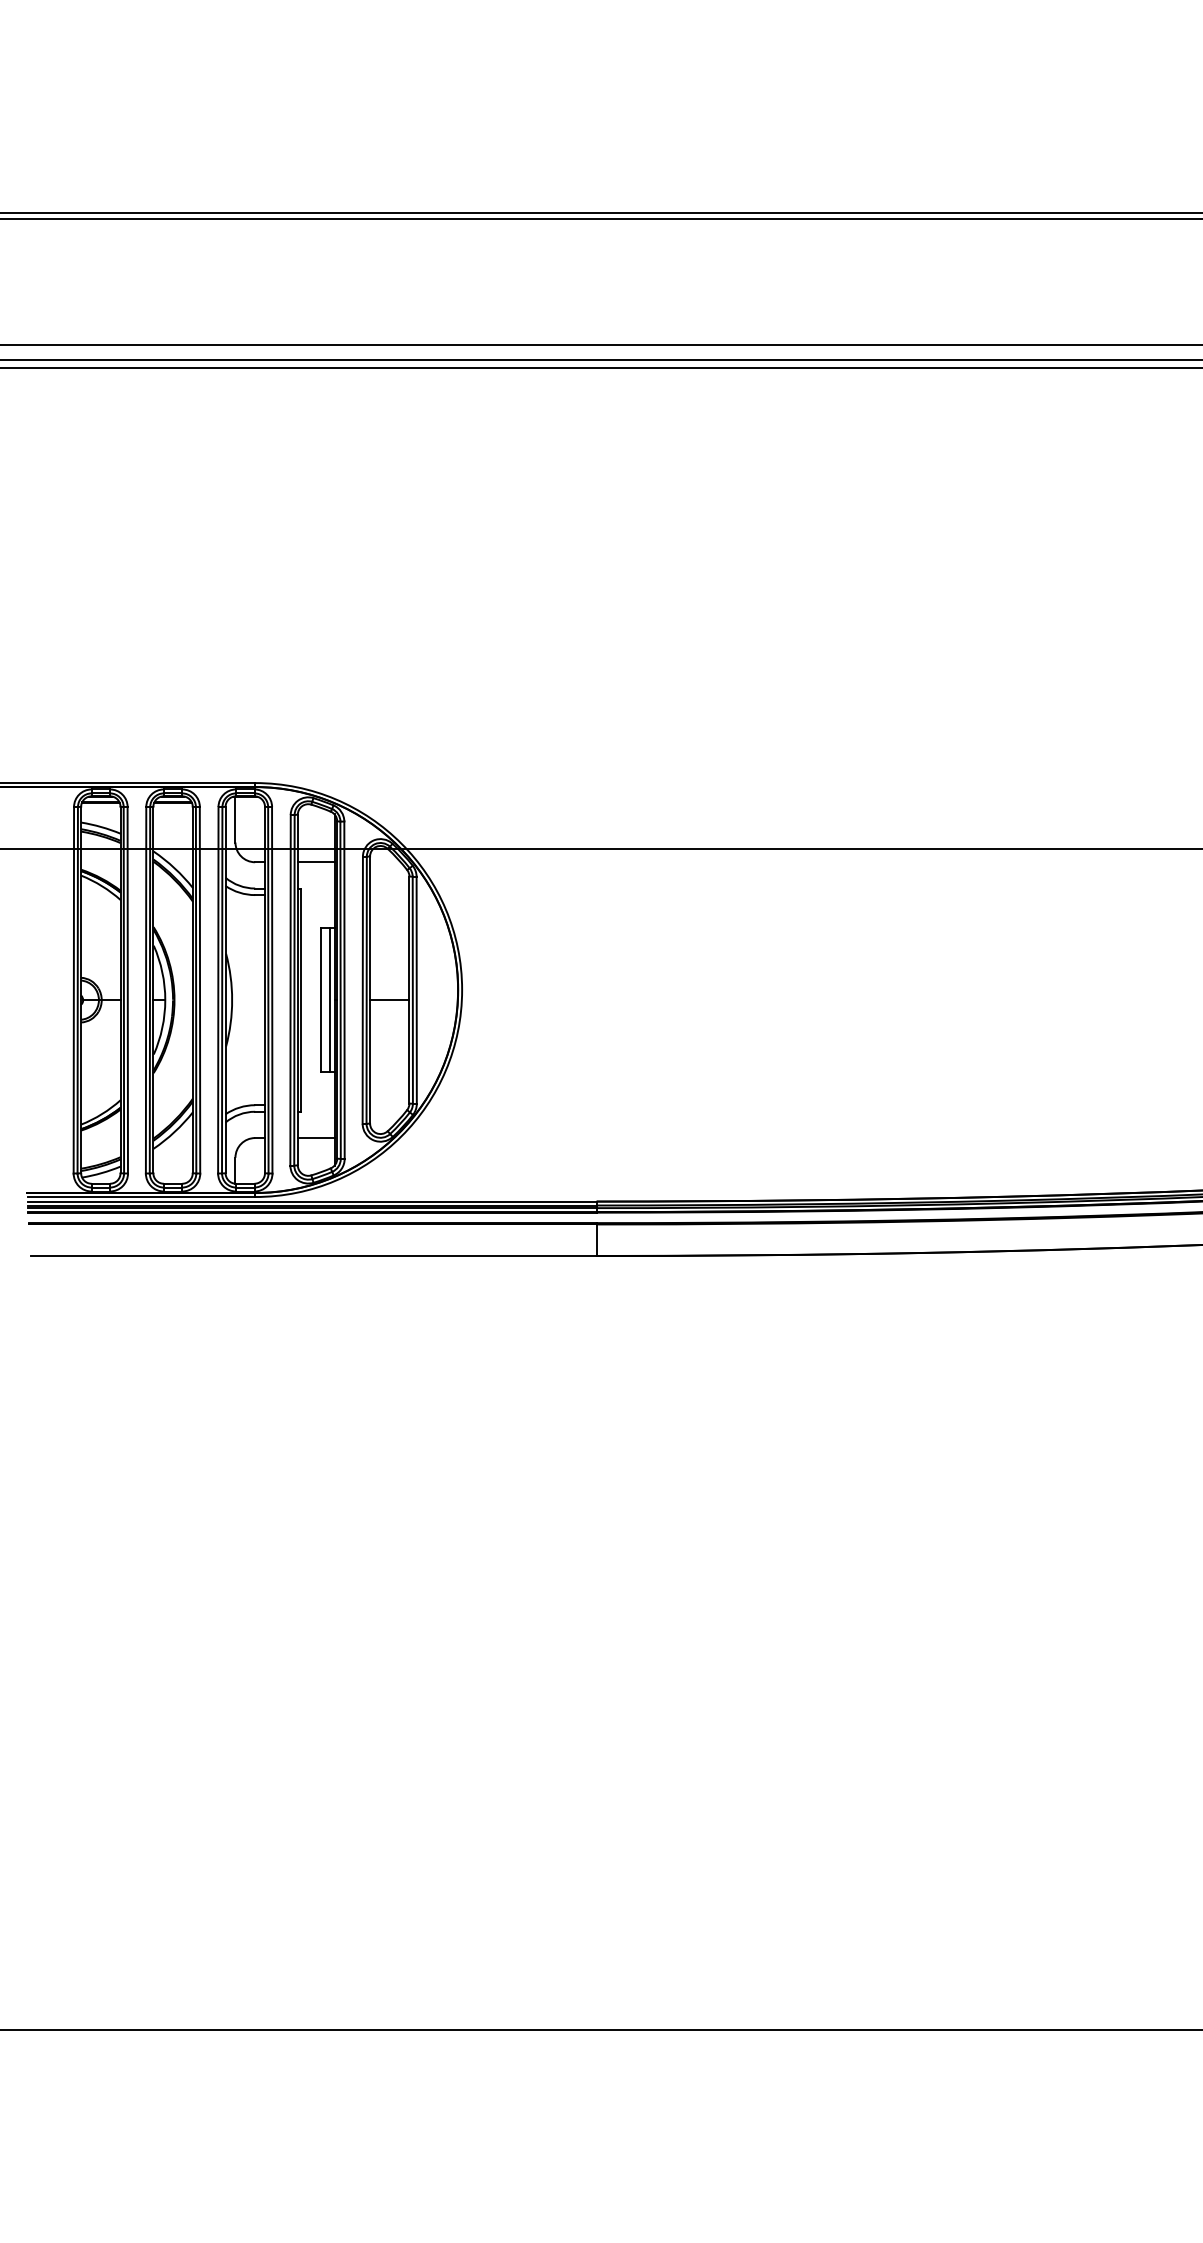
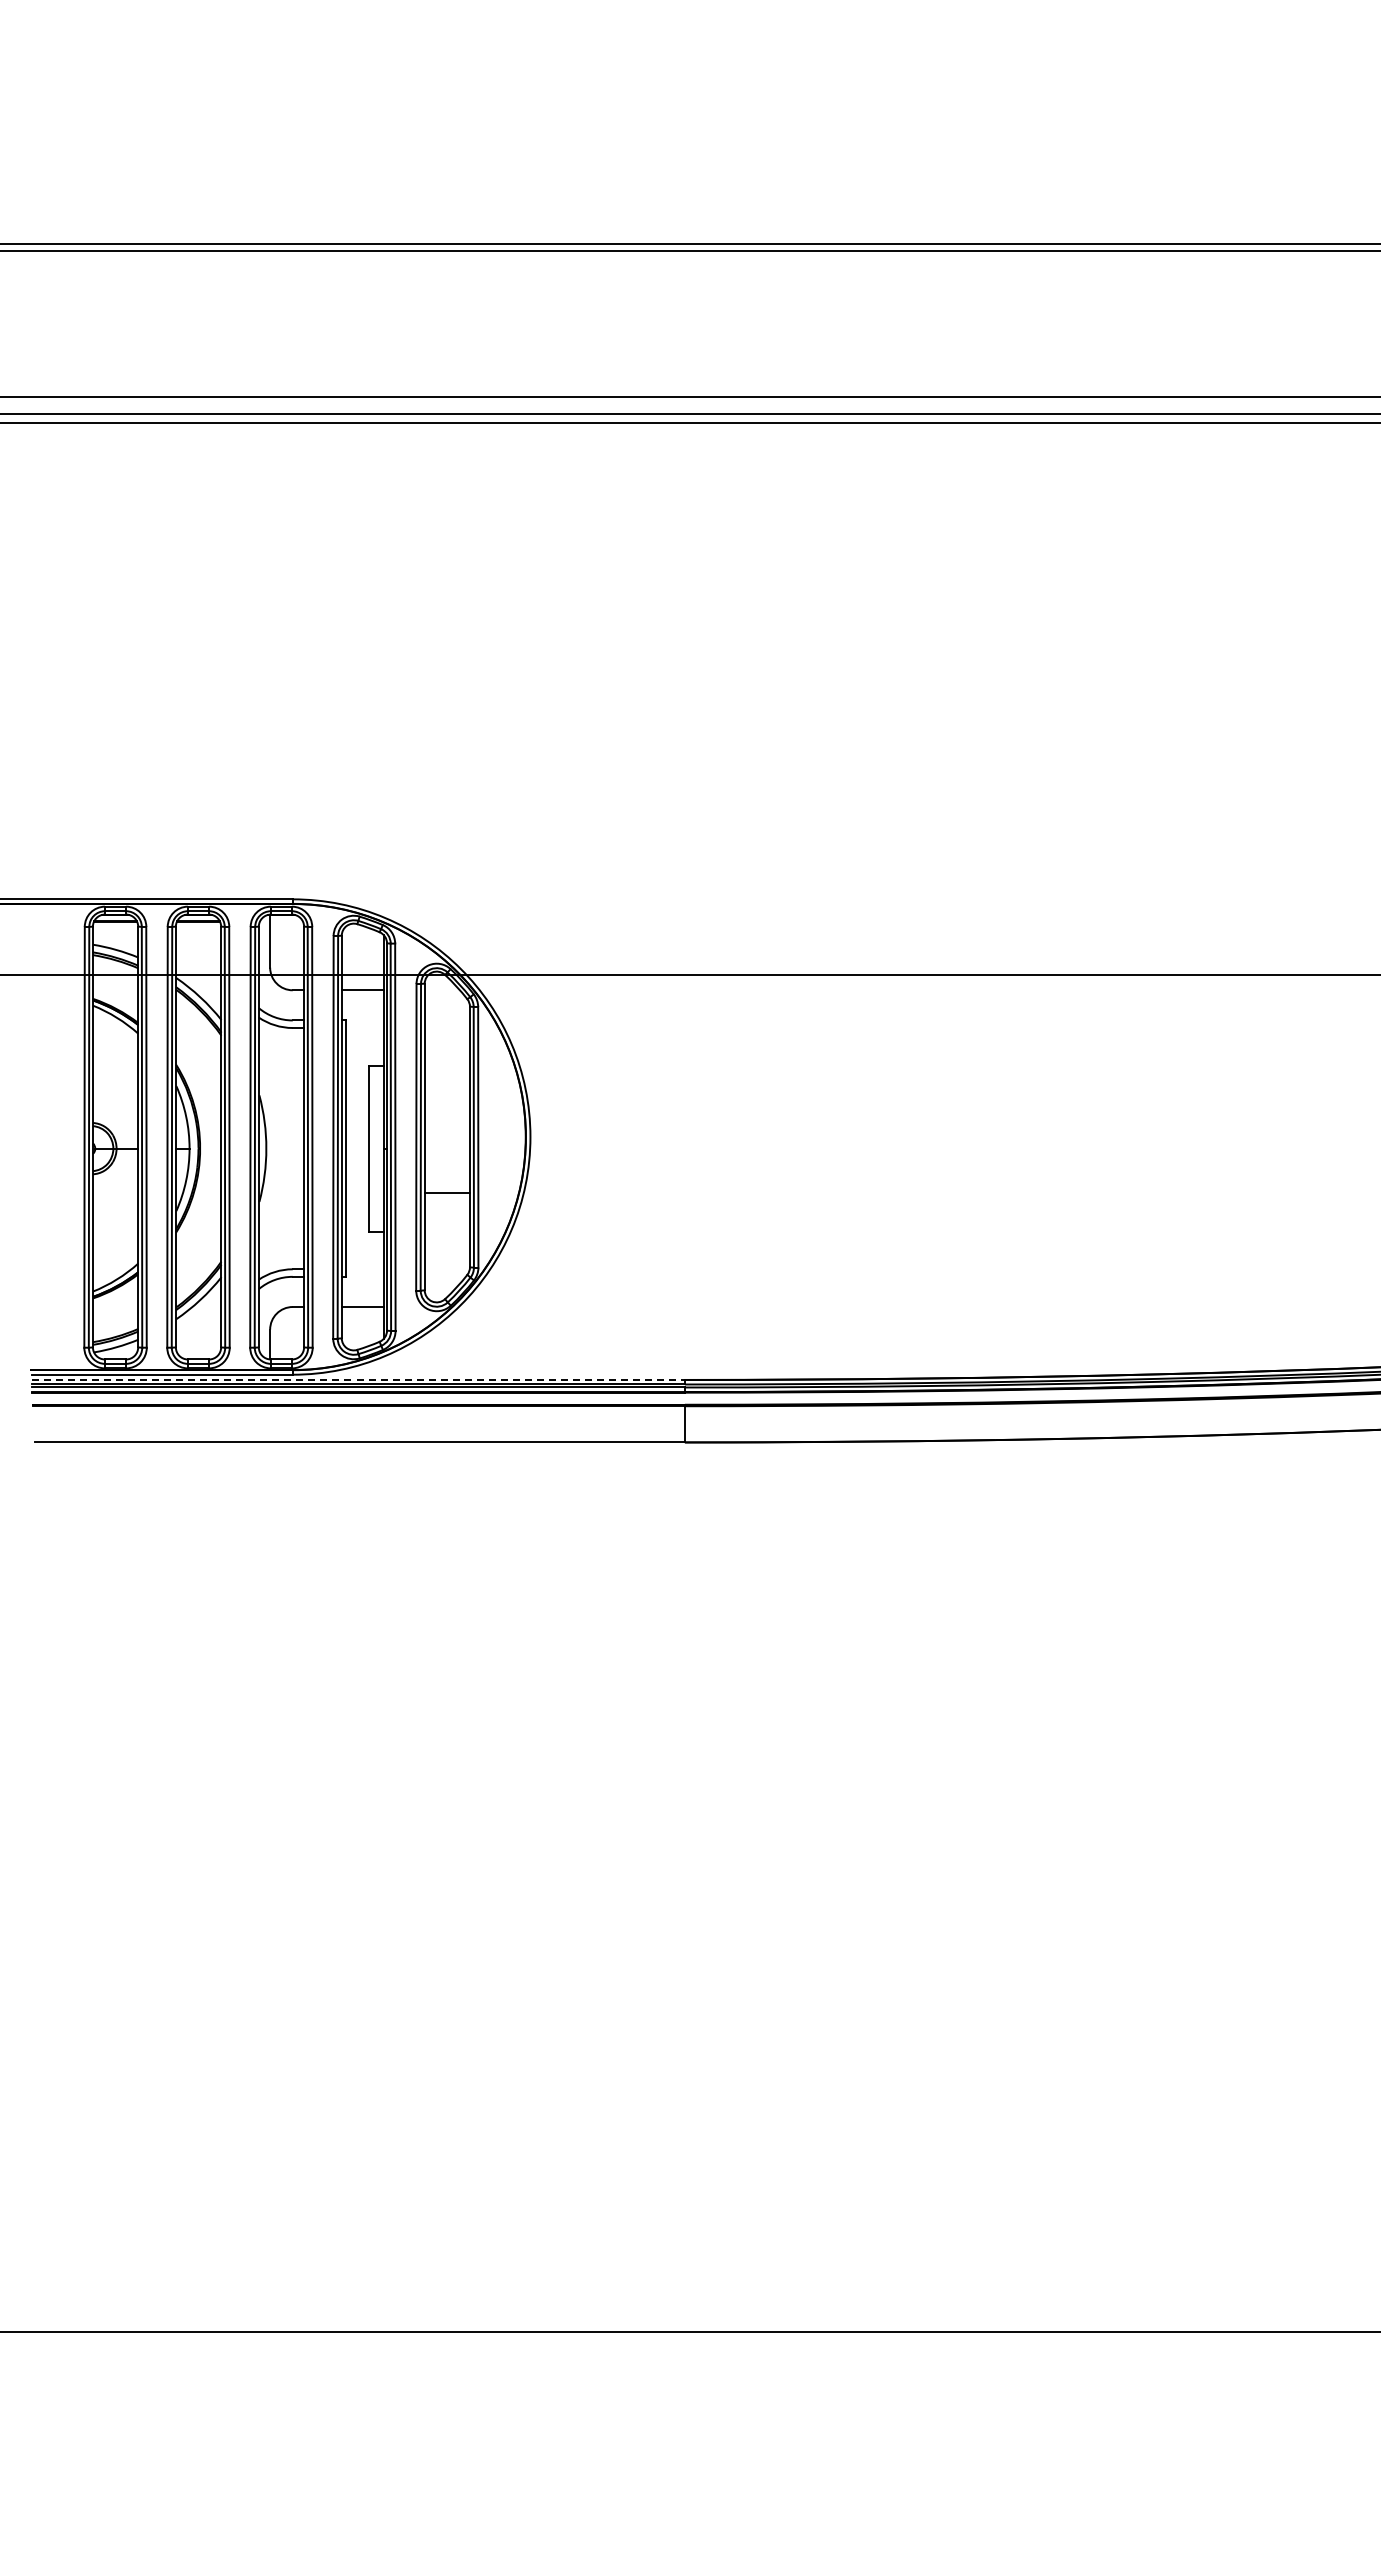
line: (329, 1000) -> (378, 1148), removed
line: (389, 1000) -> (446, 1192), moved
line: (312, 1201) -> (358, 1379), solid -> dashed

